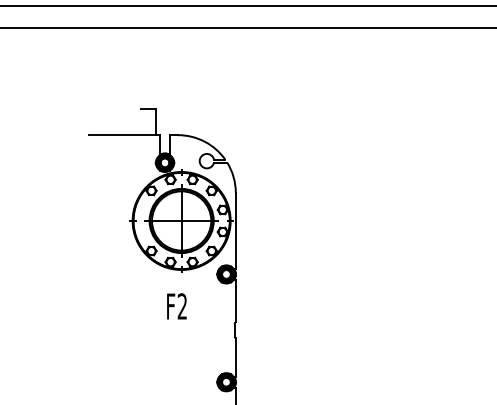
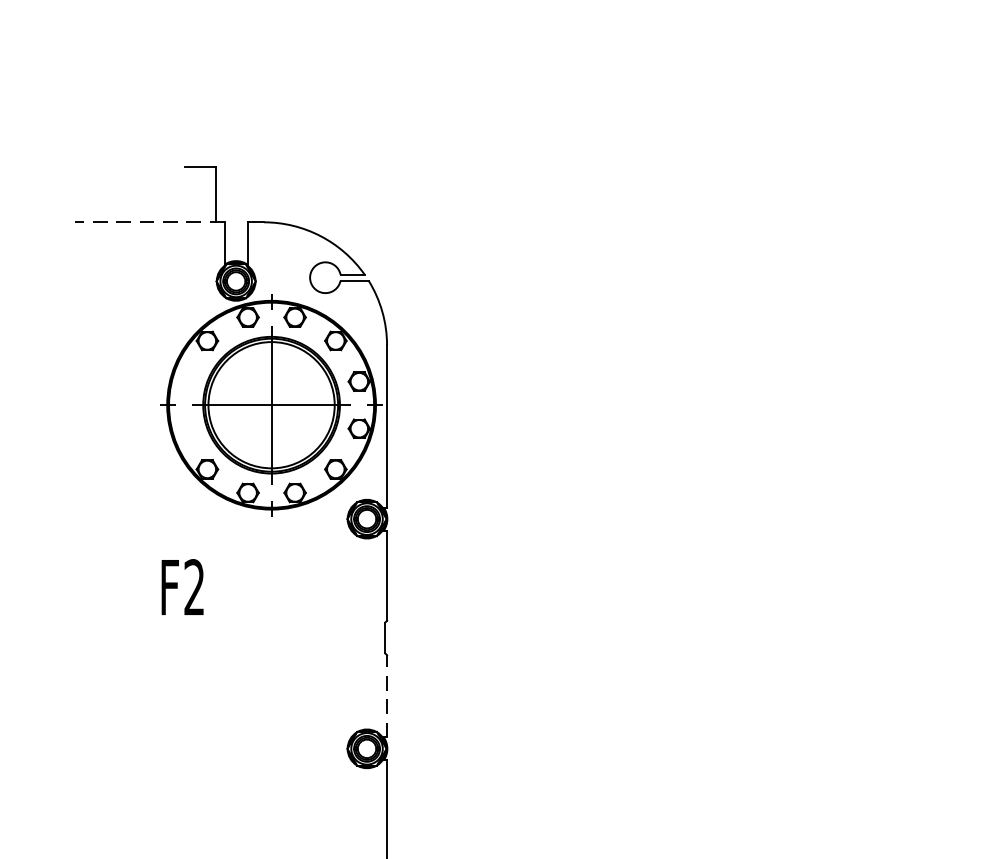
line: (124, 135) -> (149, 223), solid -> dashed
text: (176, 306) -> (181, 587), moved
line: (235, 357) -> (386, 696), solid -> dashed

